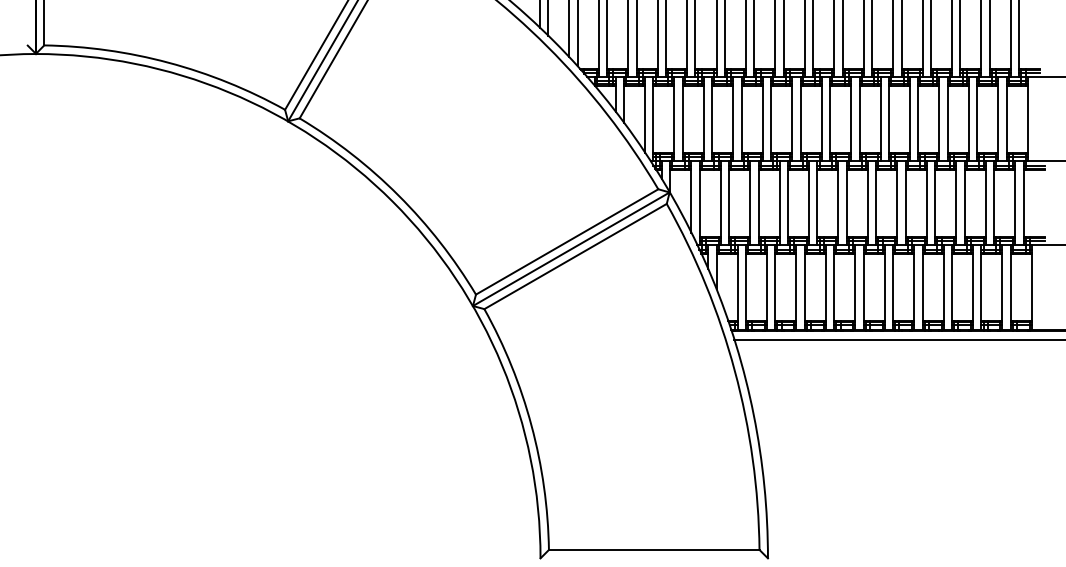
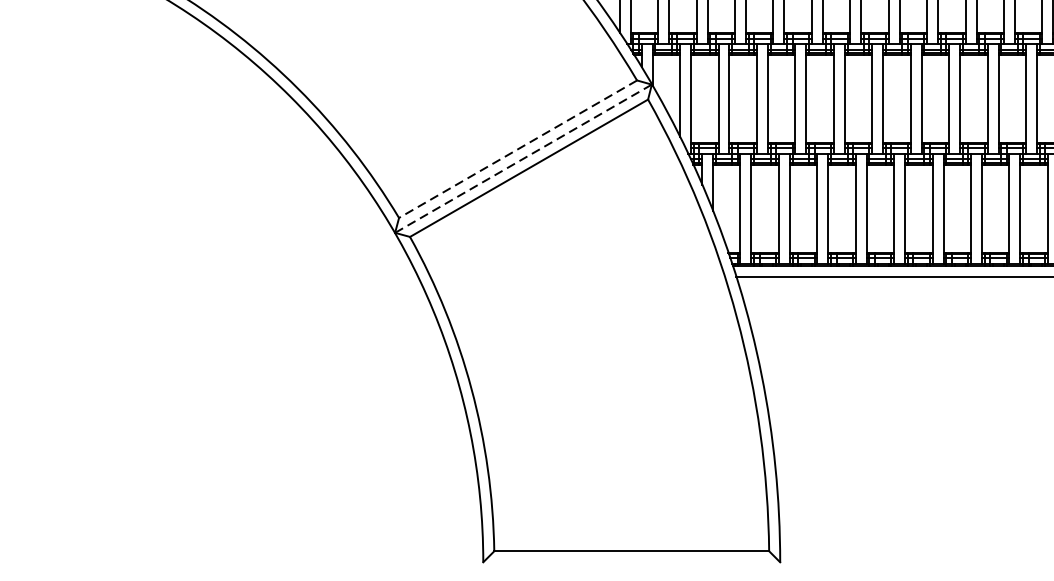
line: (566, 242) -> (517, 149), solid -> dashed
line: (571, 249) -> (523, 159), solid -> dashed

